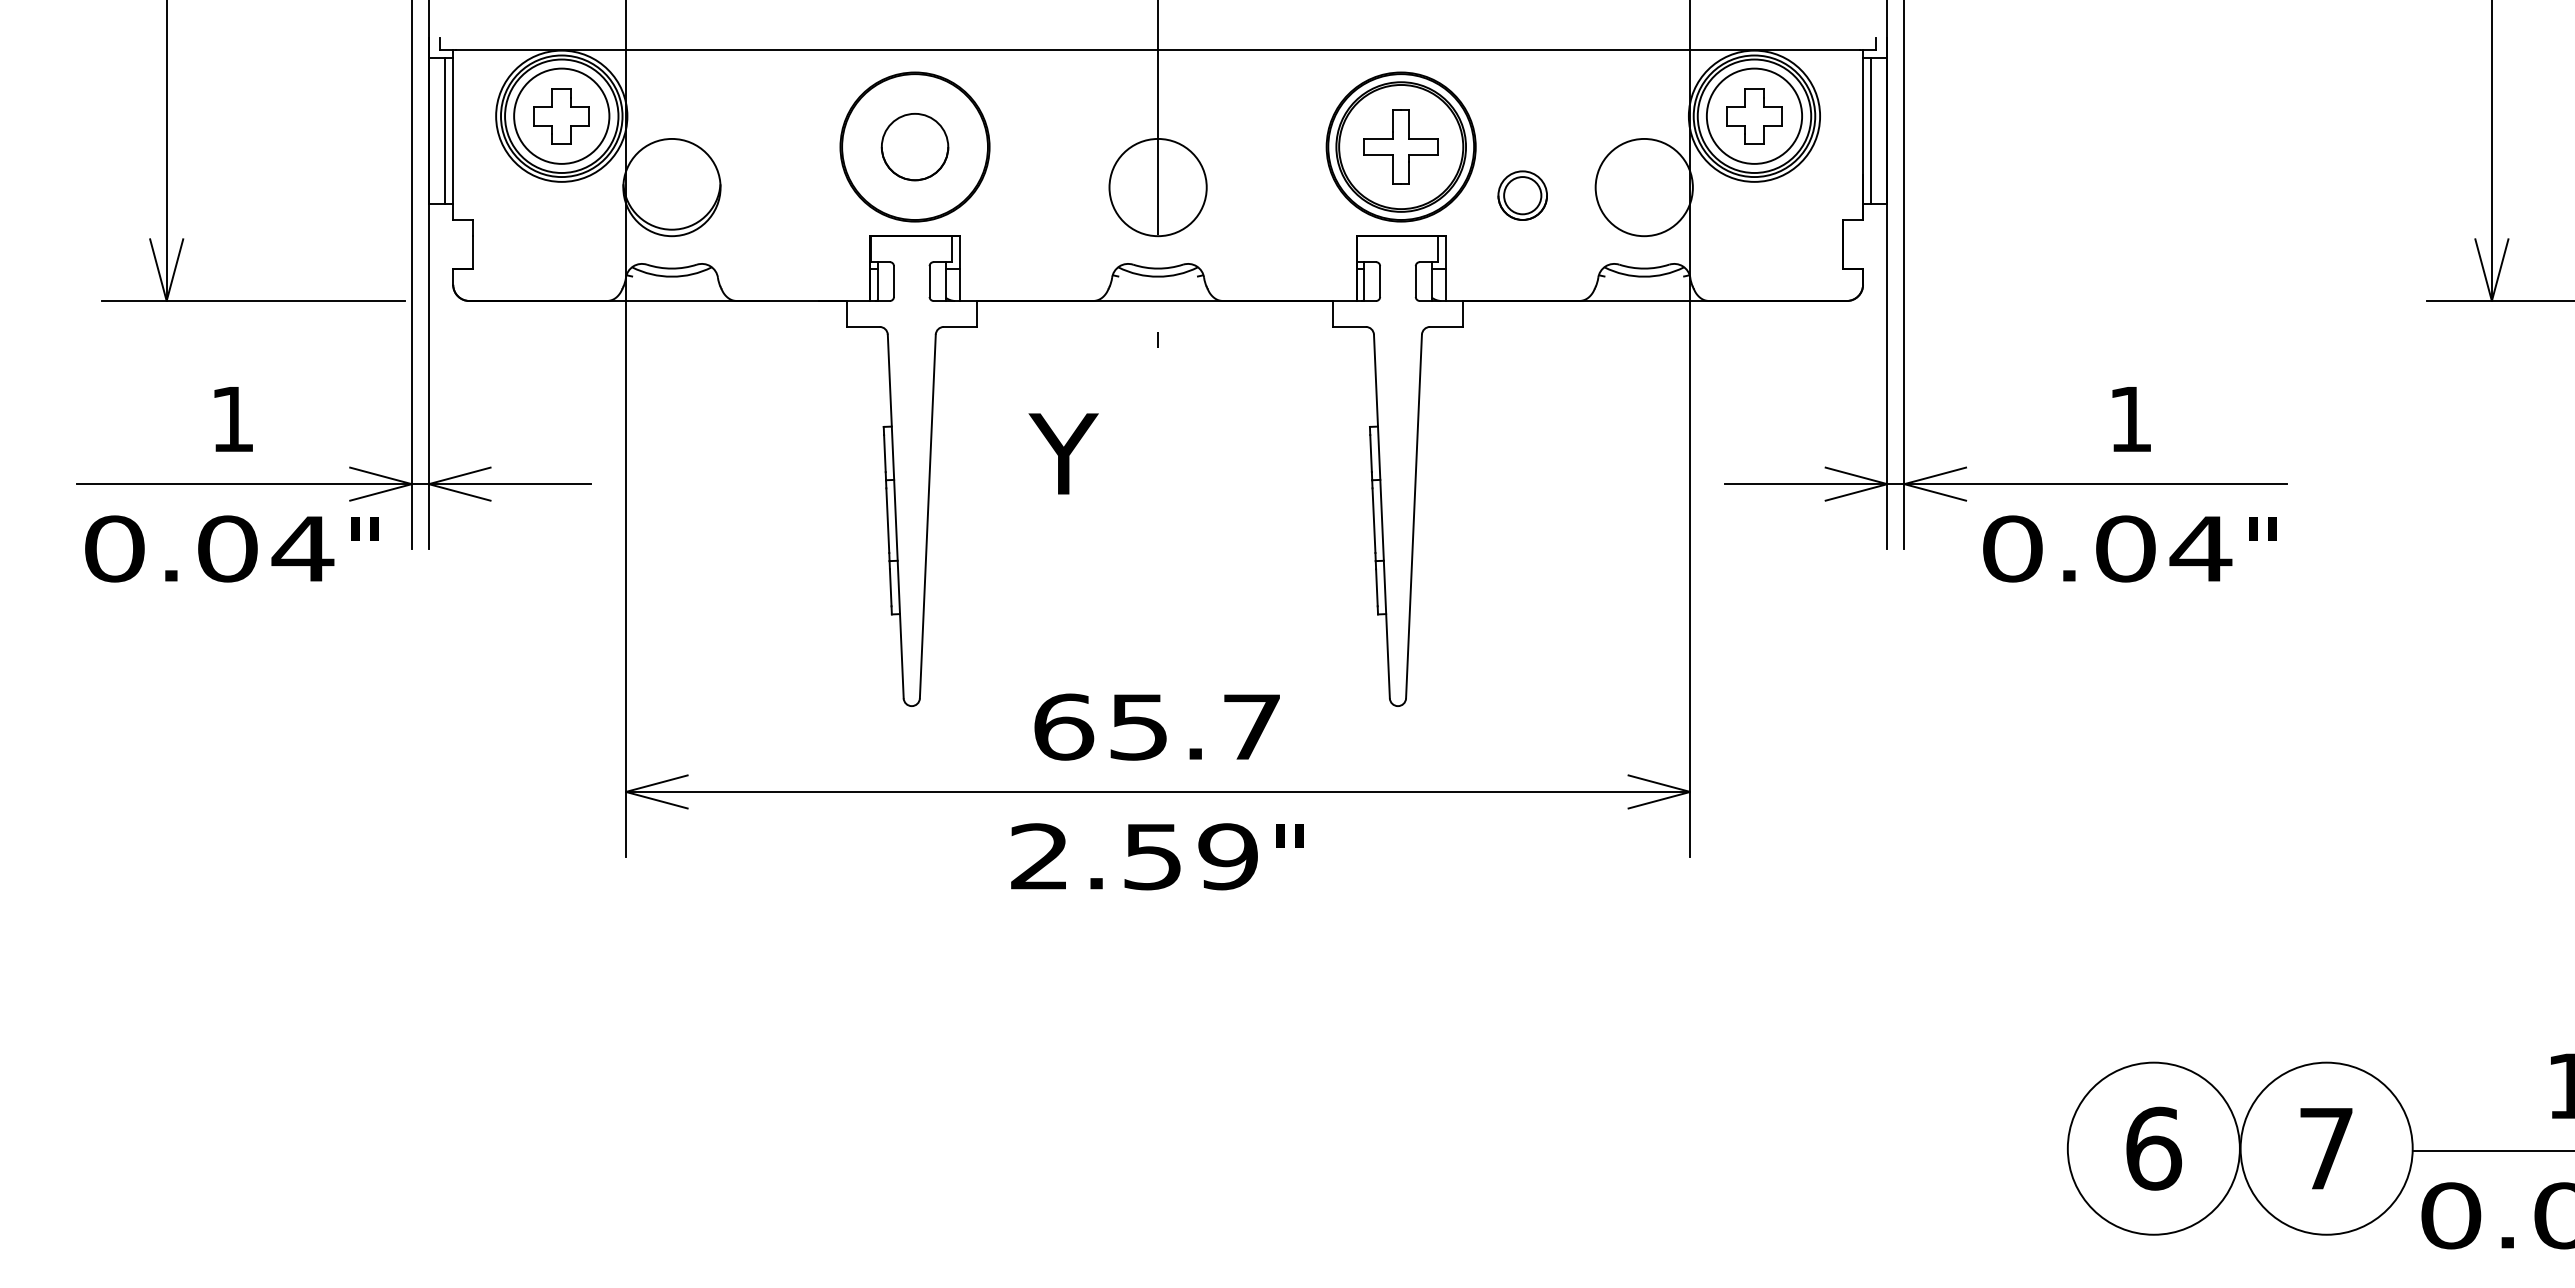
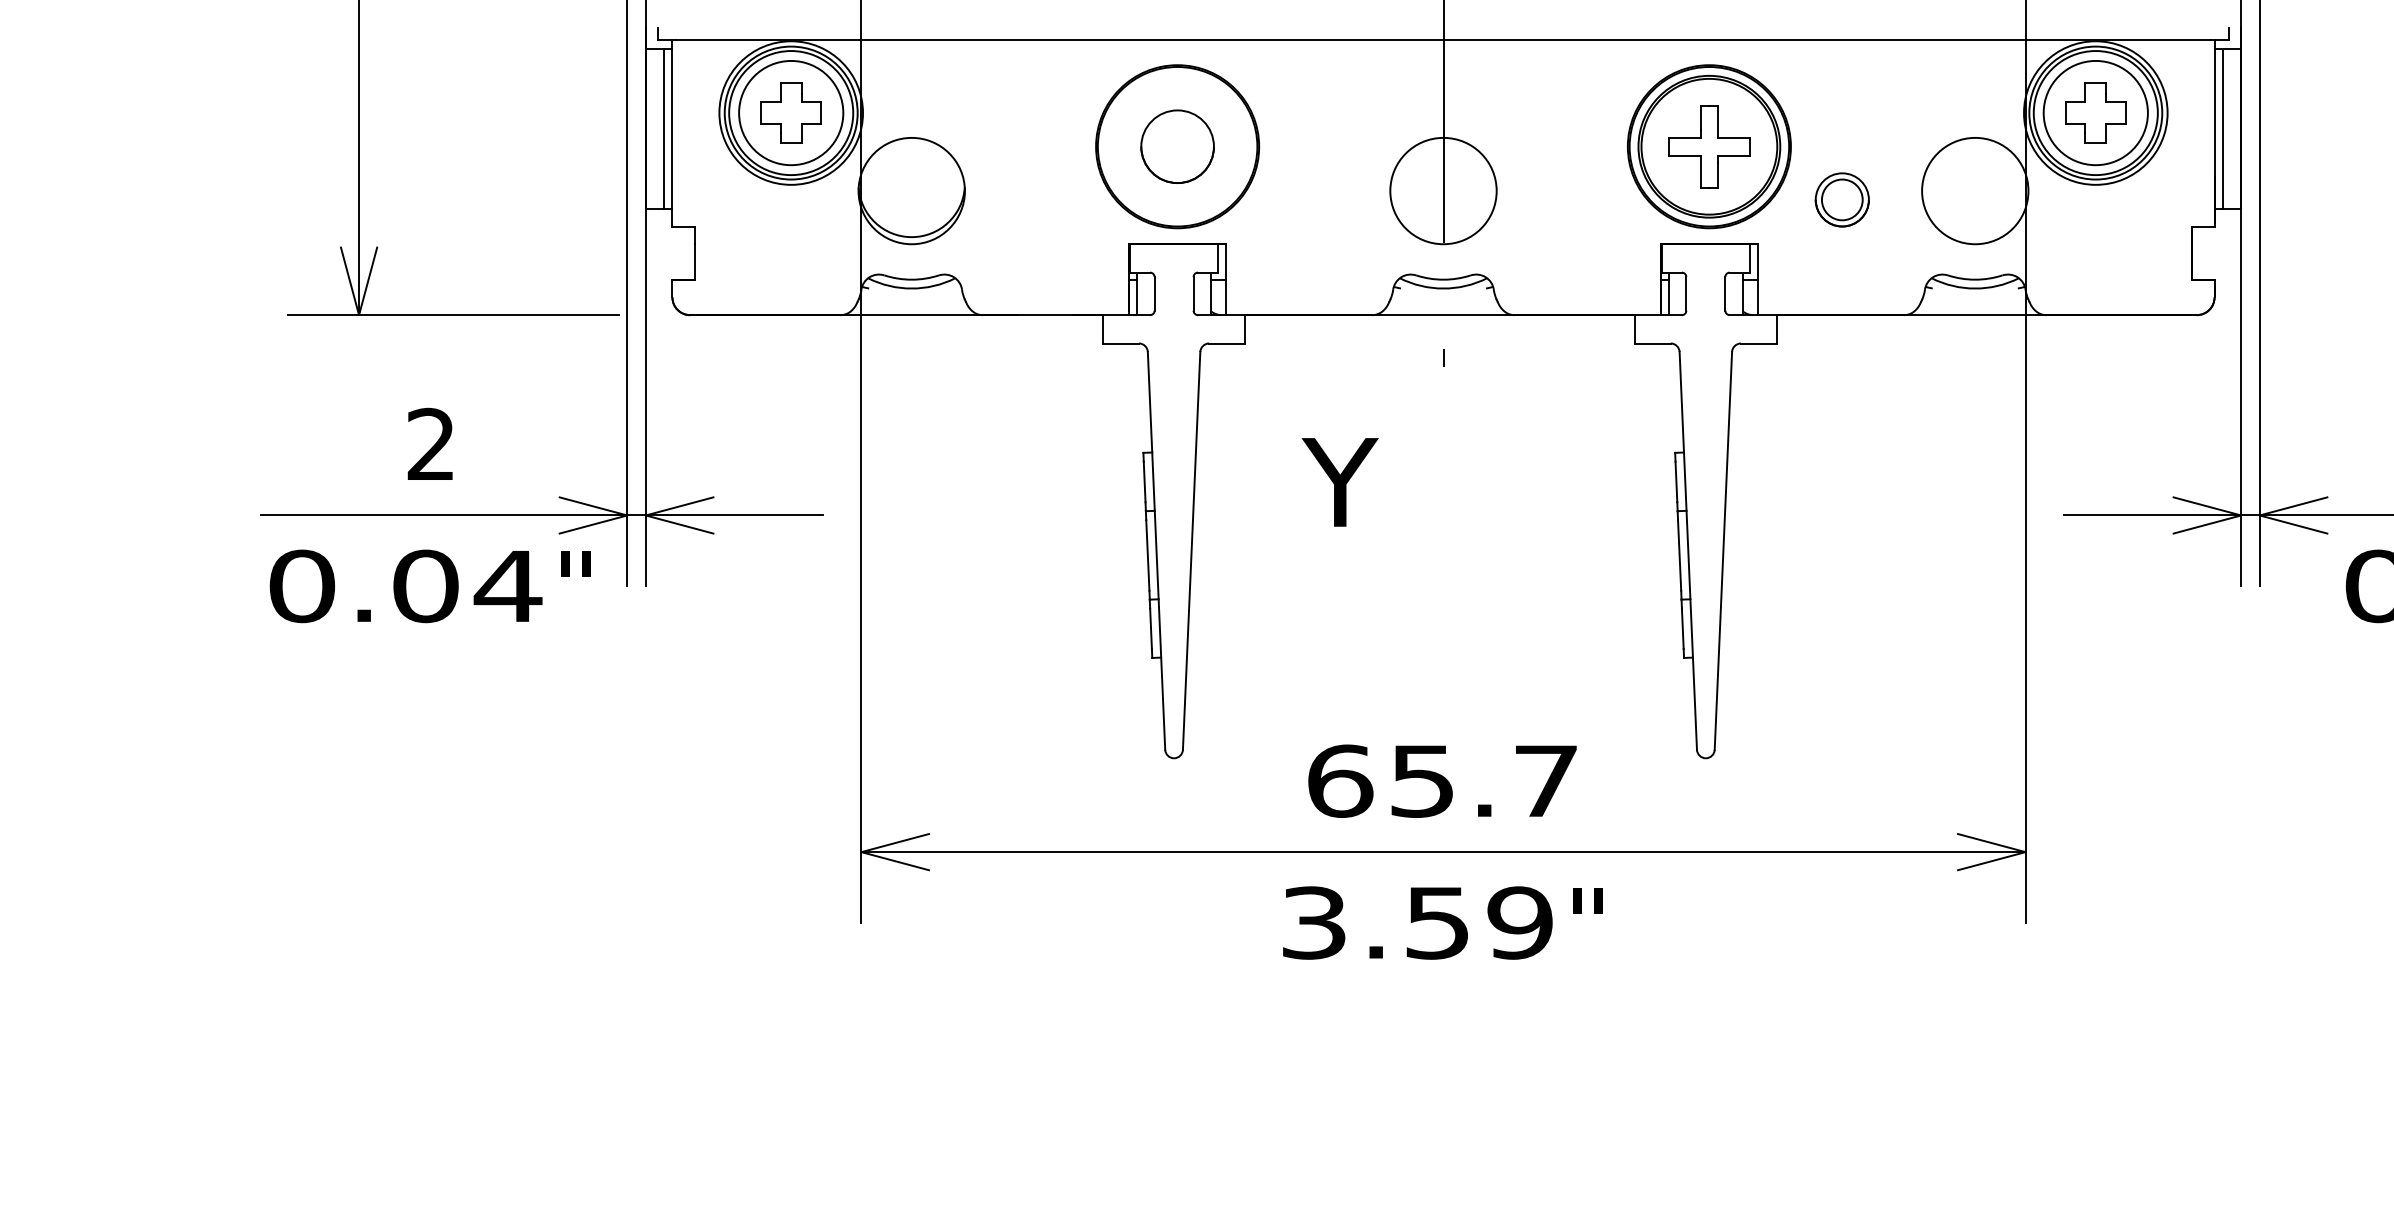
text: (231, 418) -> (429, 443), 1 -> 2
text: (1039, 856) -> (1313, 922), 2.59 -> 3.59

